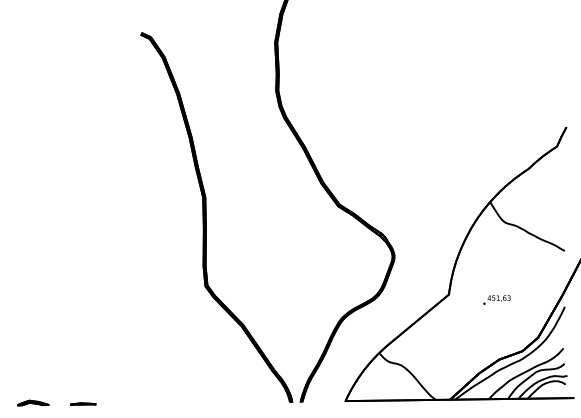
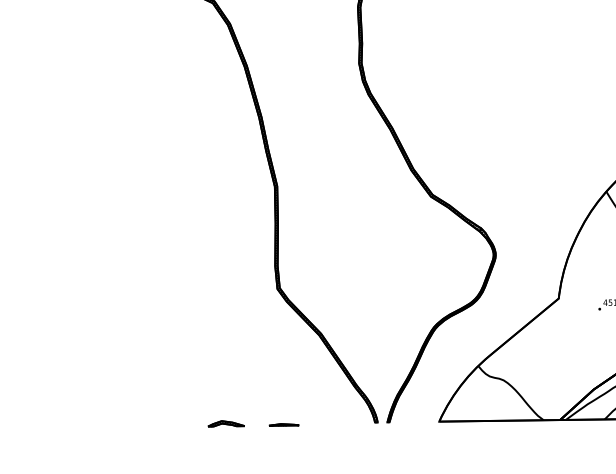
part: (49, 404) -> (245, 425), moved

